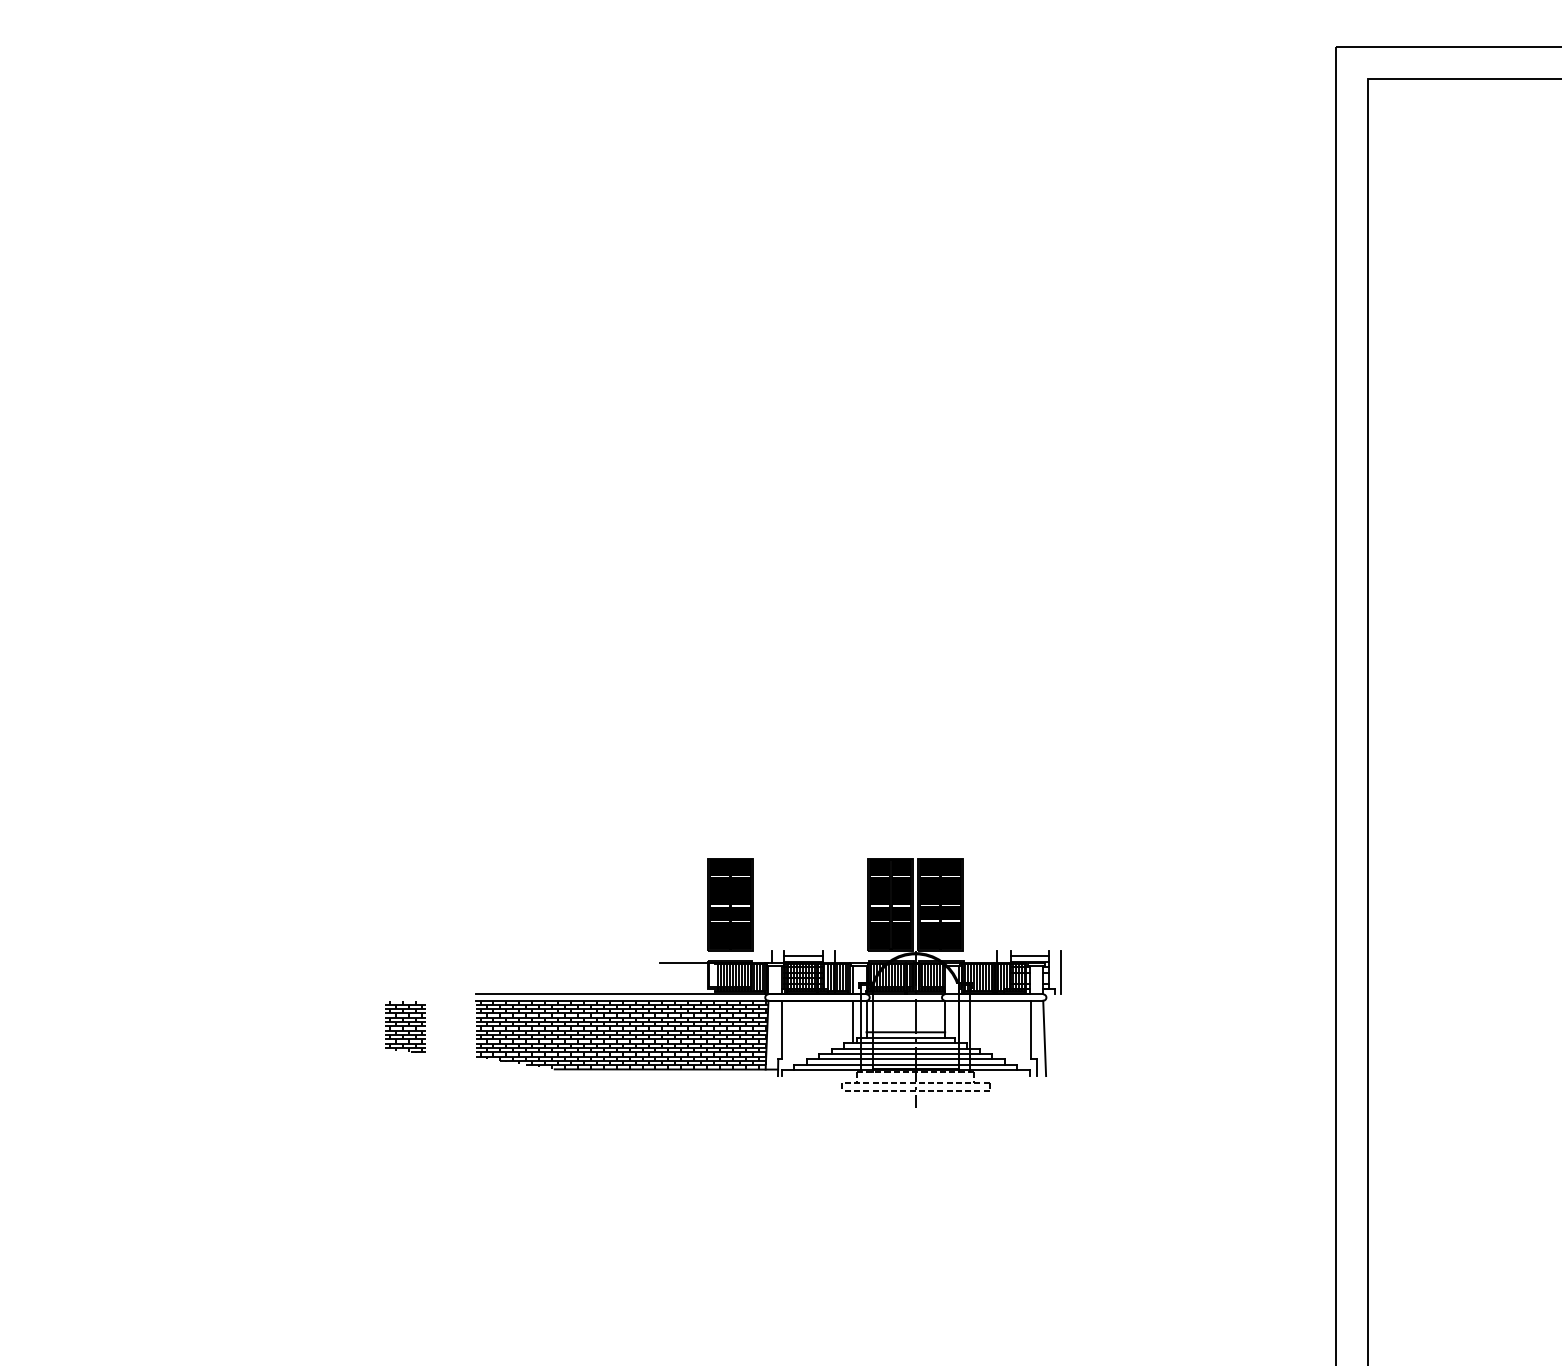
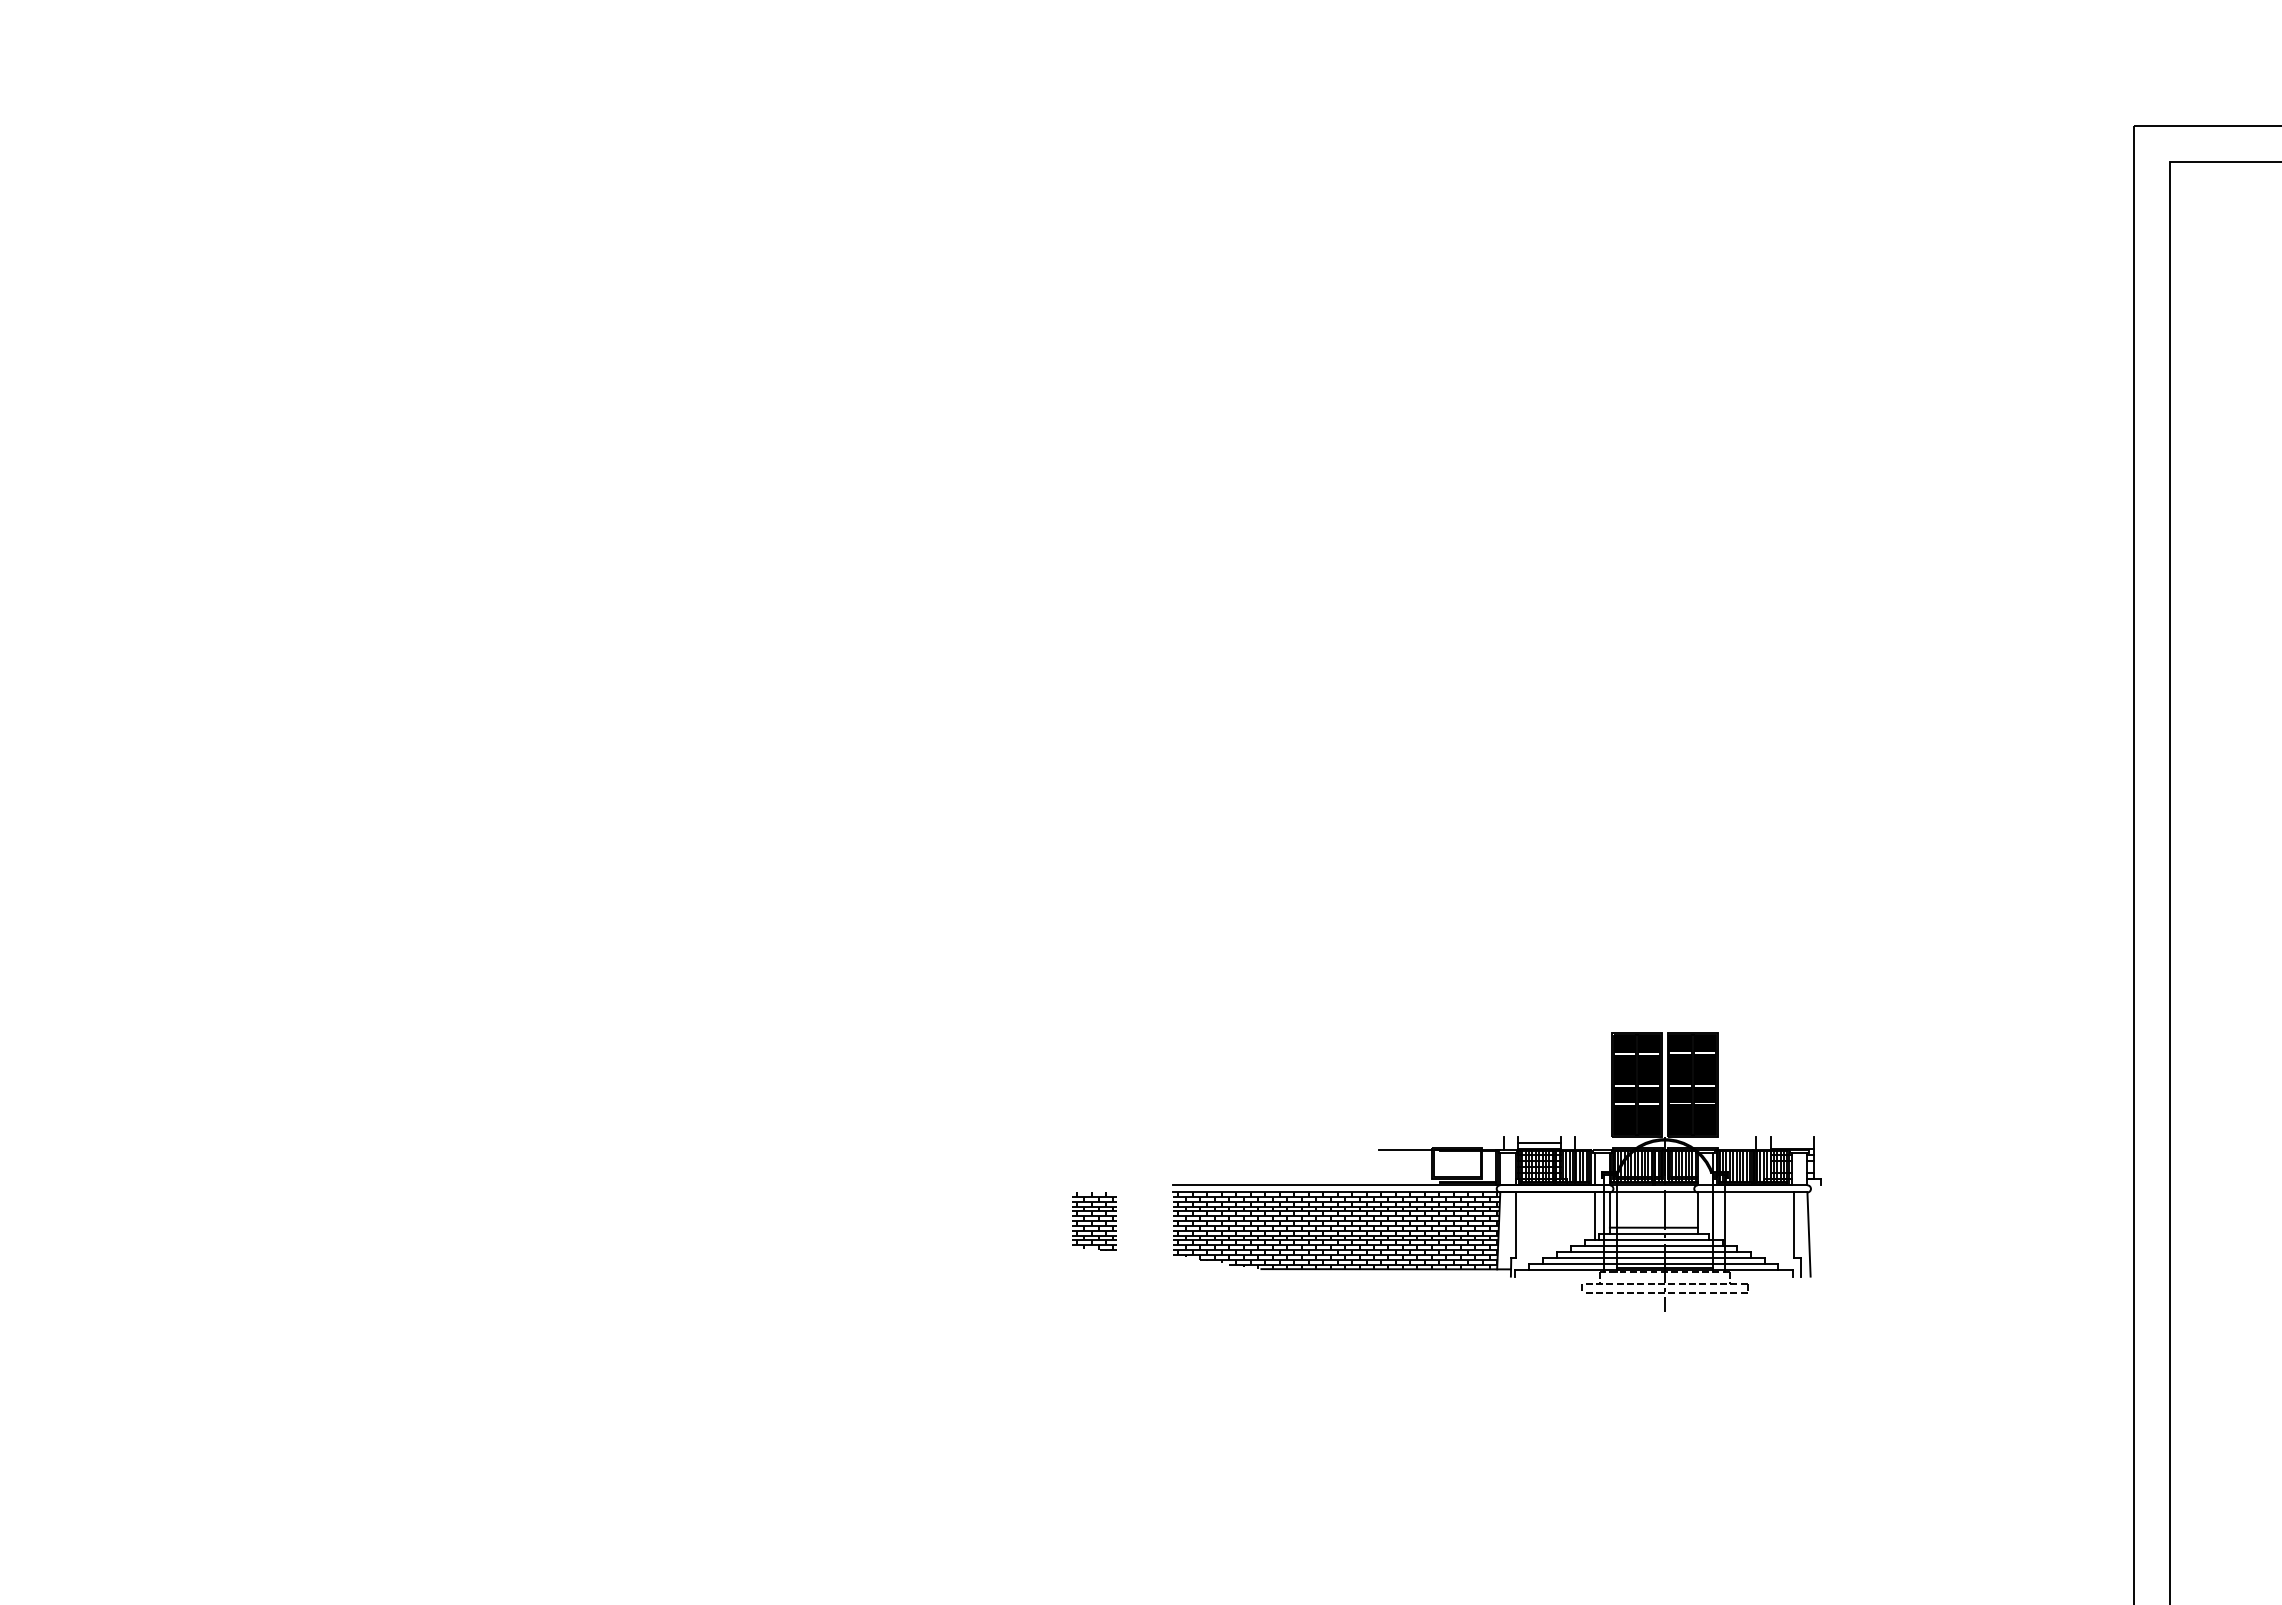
part: (730, 904) -> (1457, 1084), removed
line: (1029, 956) -> (1792, 1142), removed
line: (1061, 972) -> (1827, 1160), removed
hatch: (741, 977) -> (1470, 1166), removed

